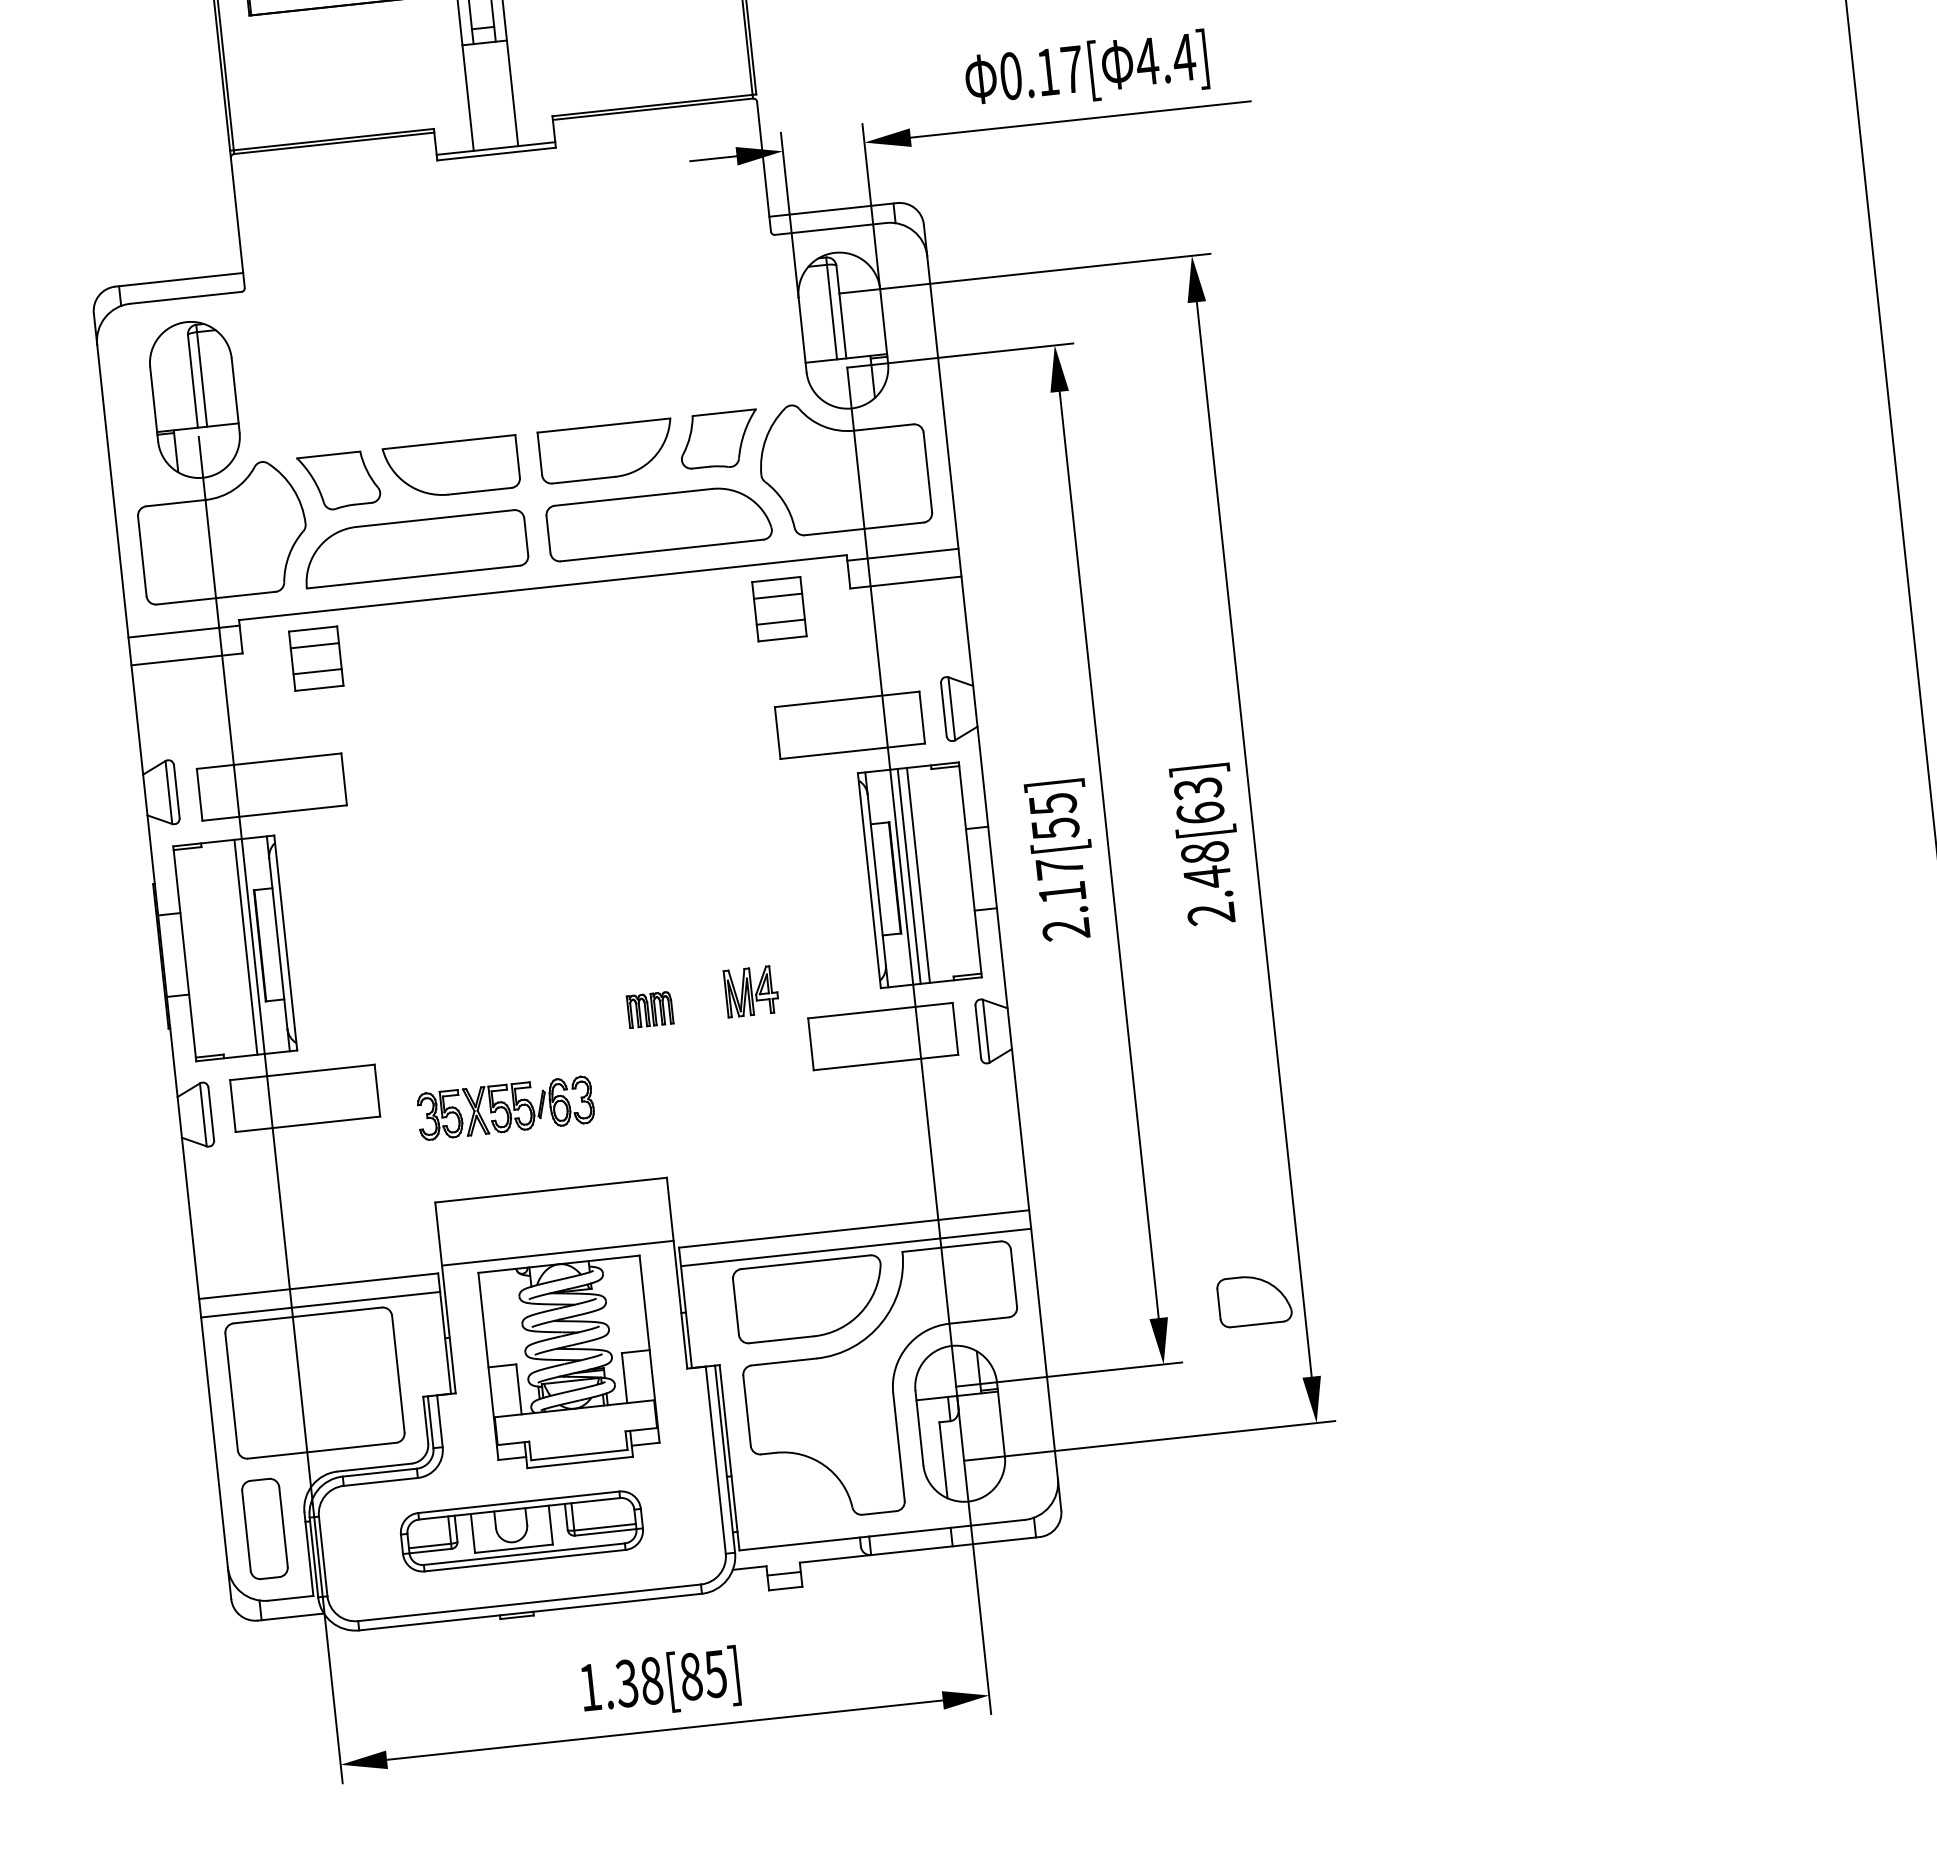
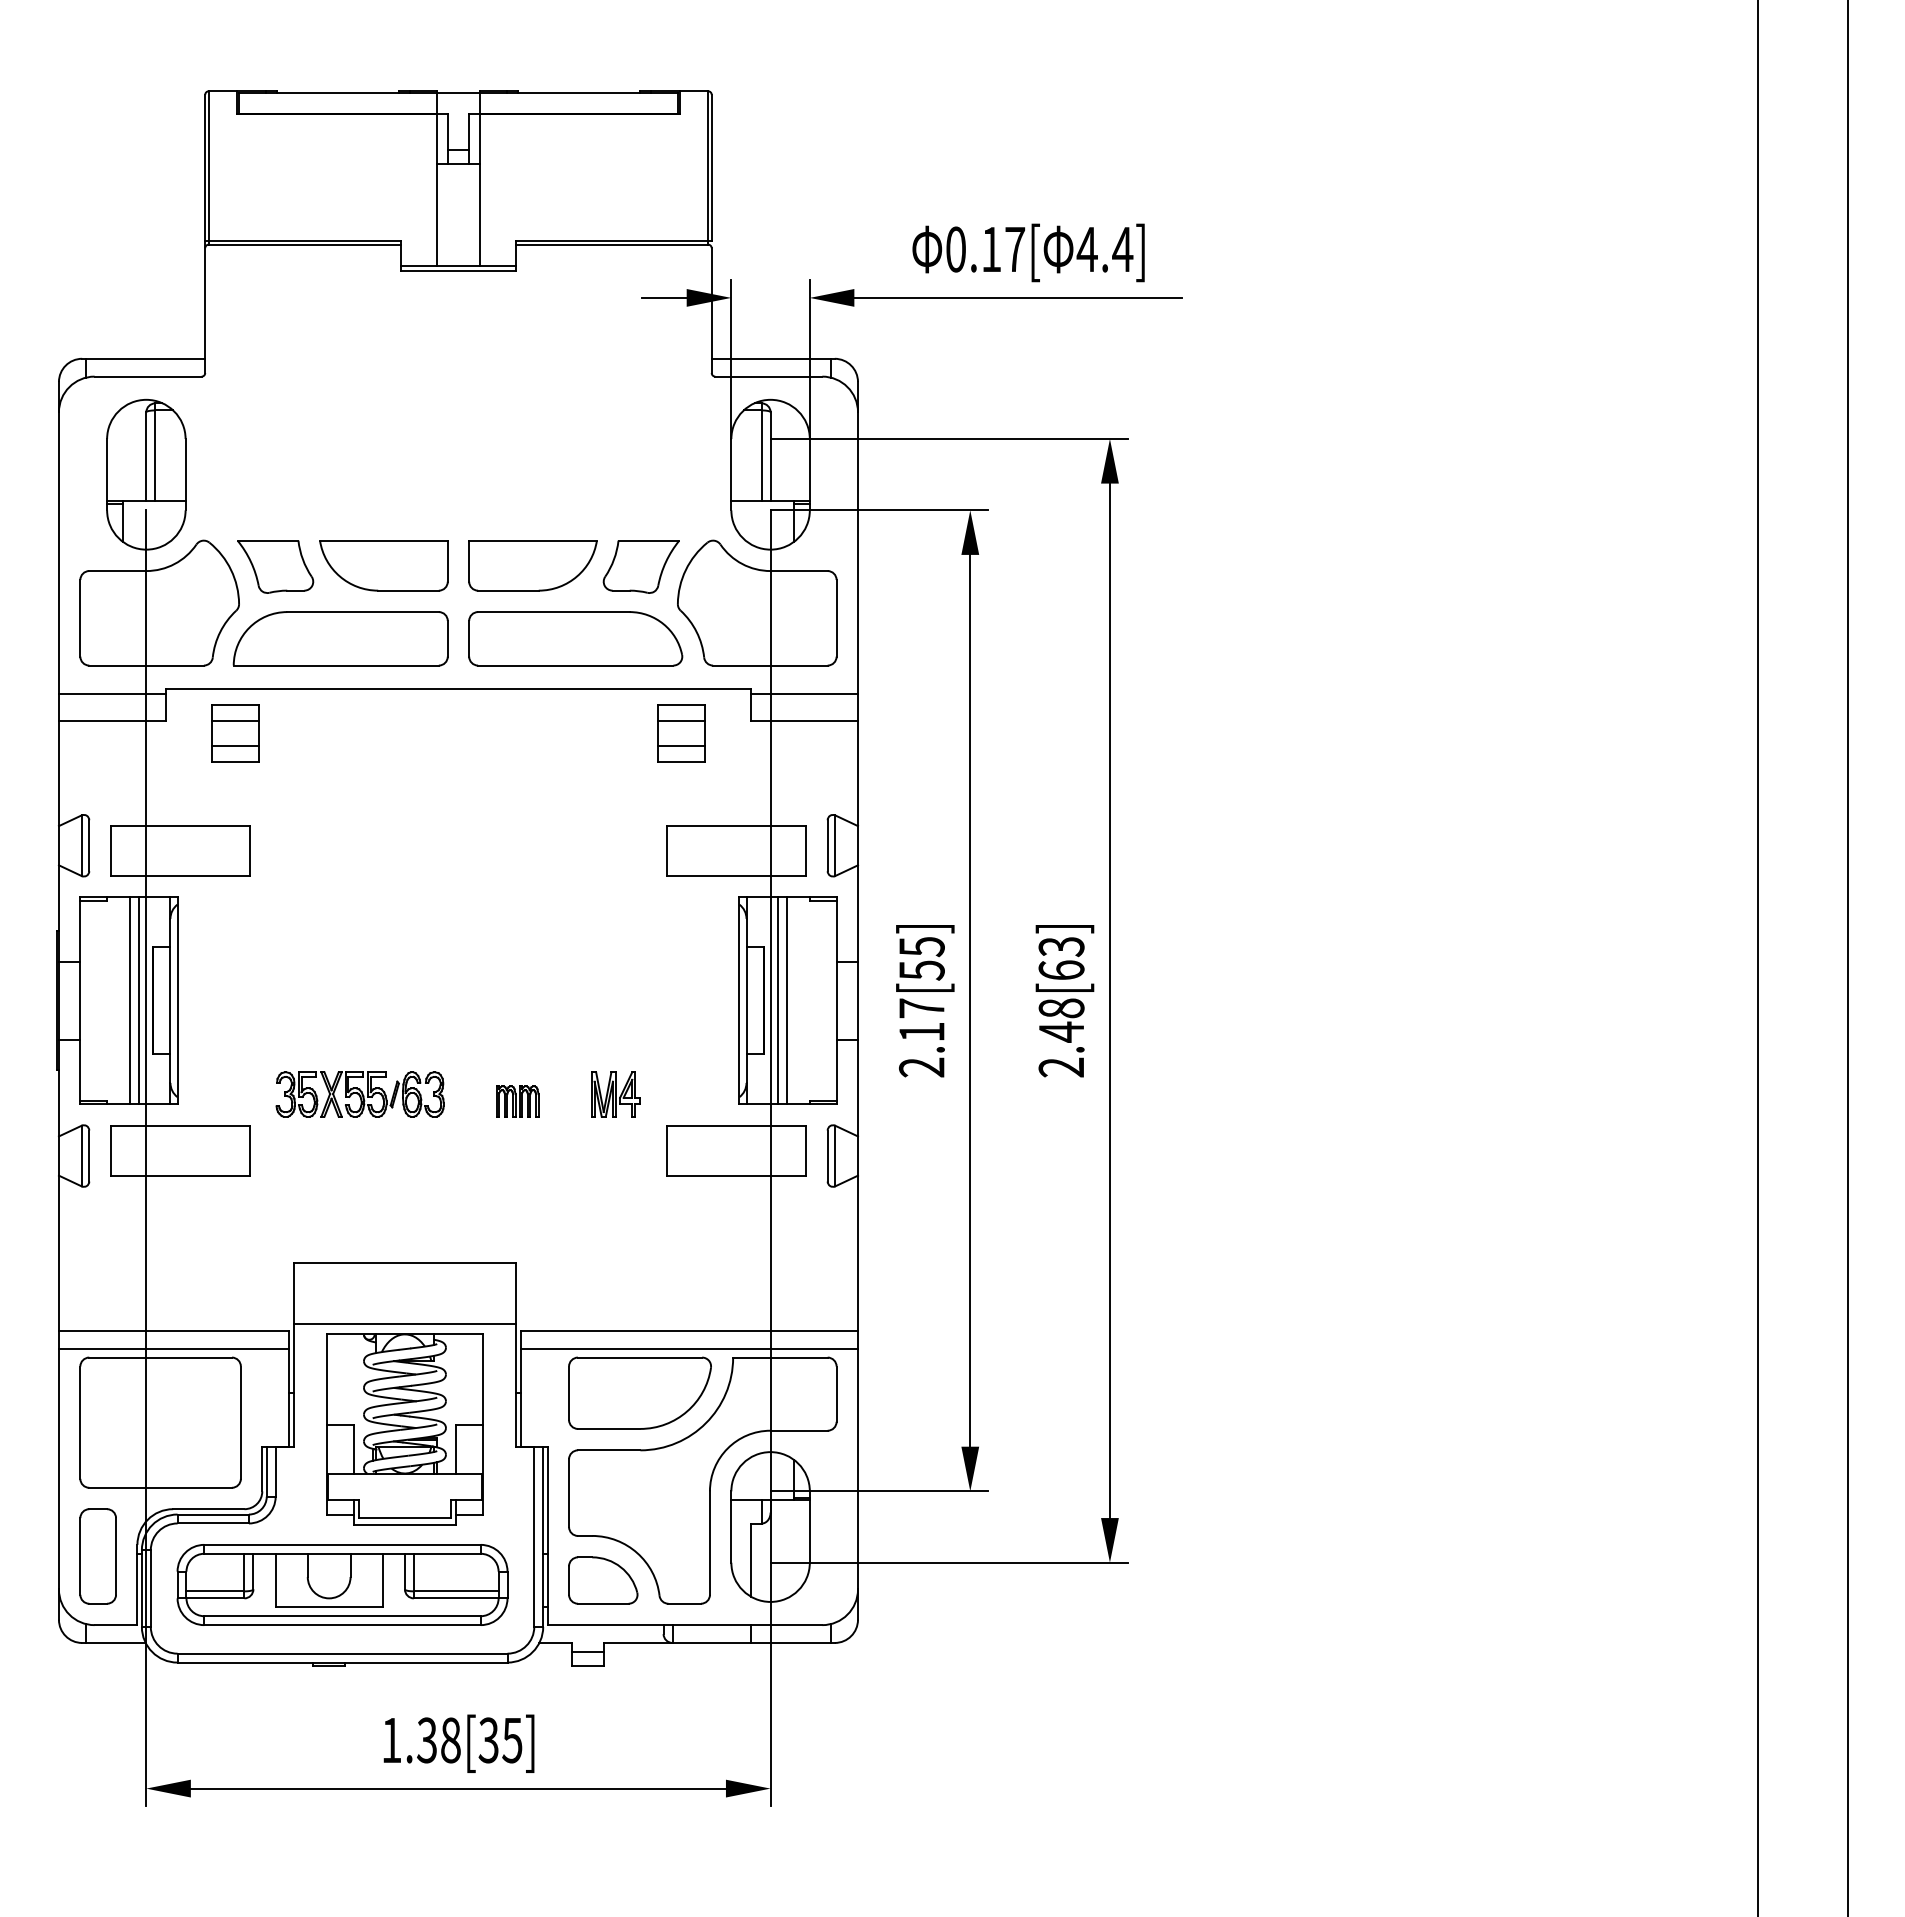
line: (236, 947) -> (130, 1000), added
part: (505, 1108) -> (359, 1094), moved
part: (1254, 1300) -> (603, 1580), moved
part: (521, 1530) -> (342, 1584), size x1.43
text: (690, 1676) -> (488, 1740), 1.38[85] -> 1.38[35]

